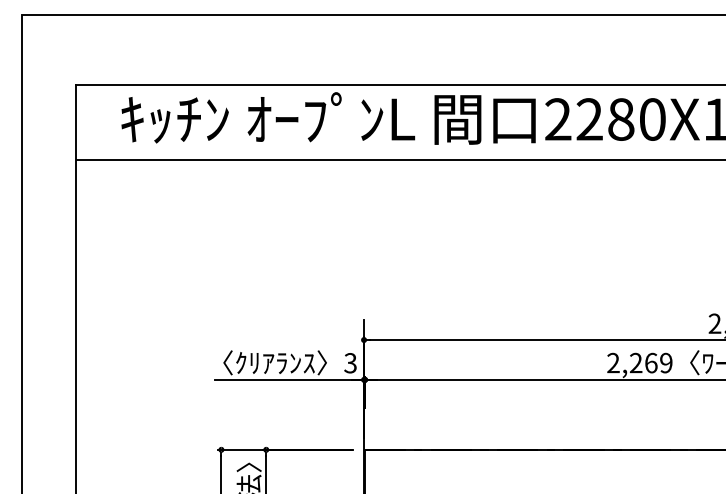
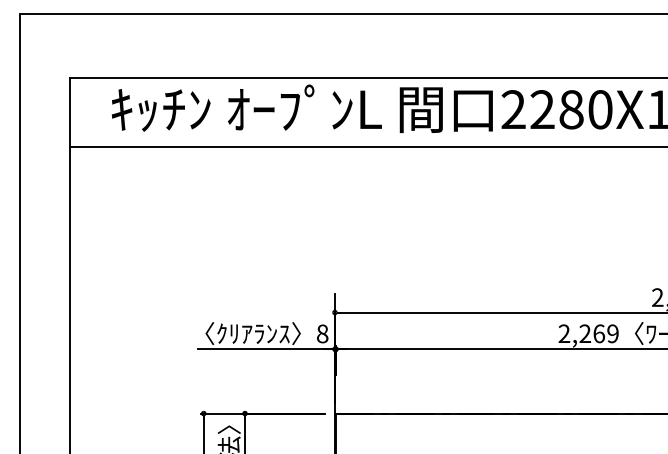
text: (350, 362) -> (322, 333), 3 -> 8

